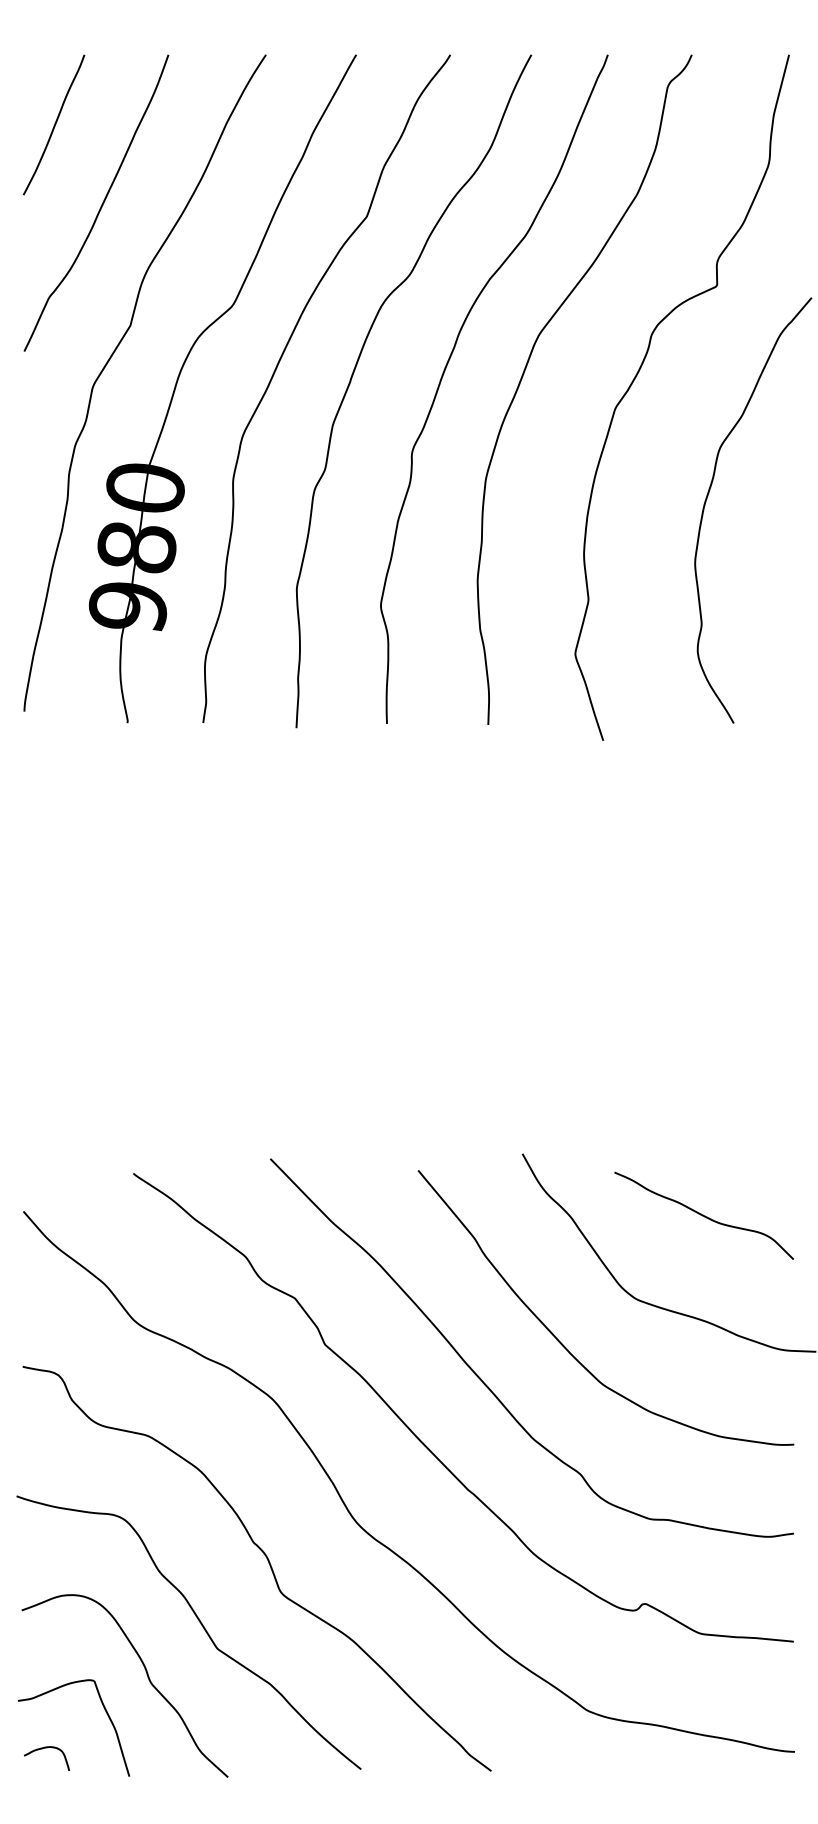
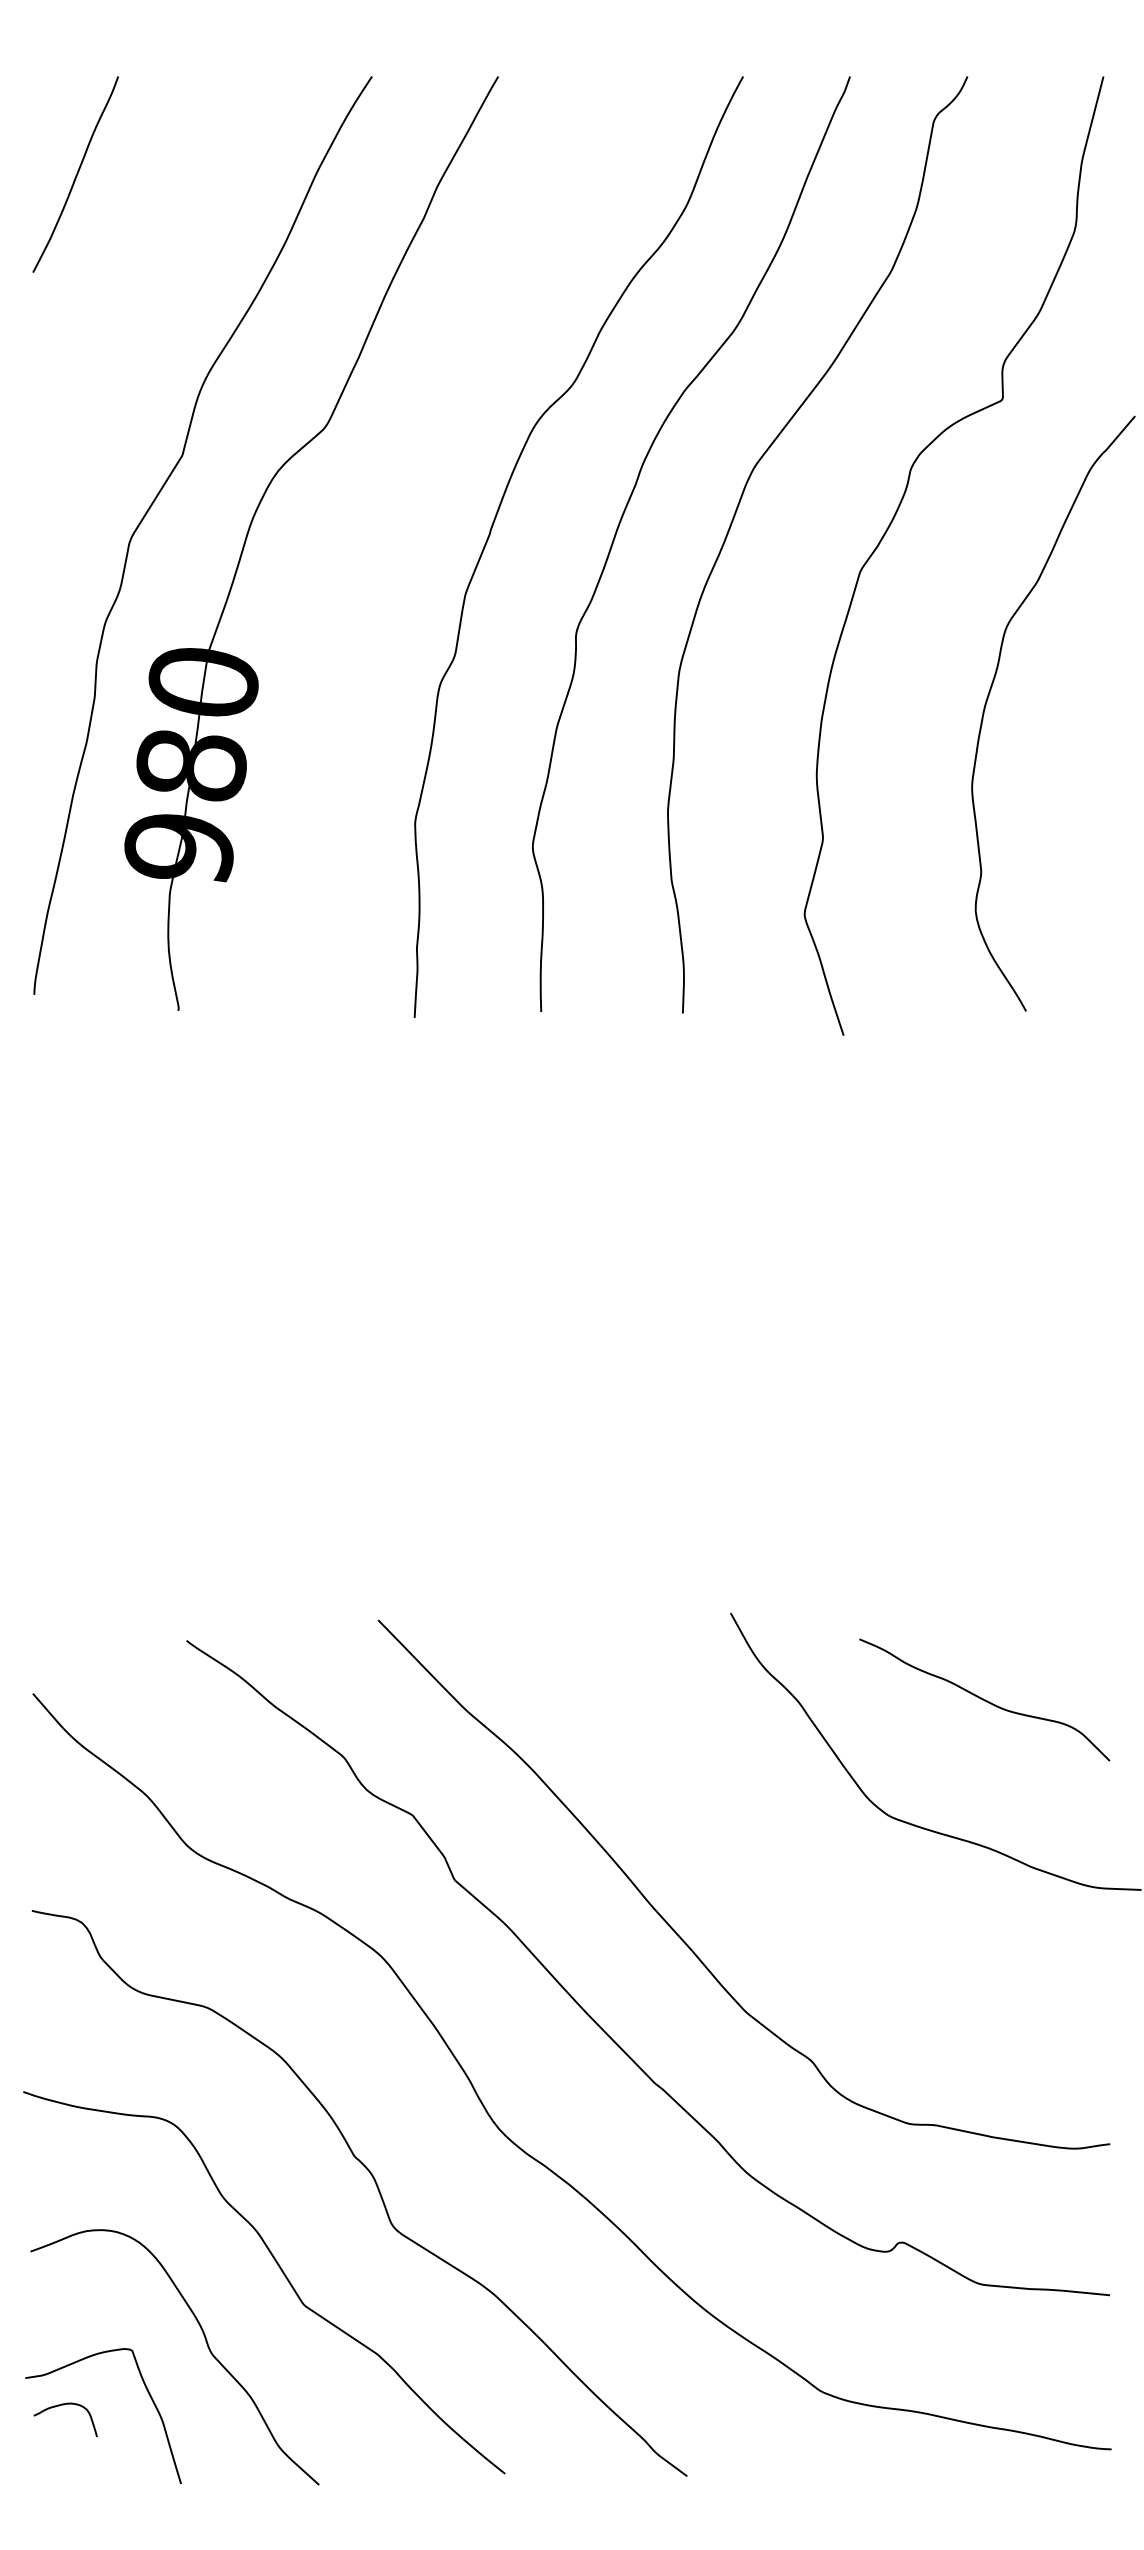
curve: (101, 205) -> (141, 287), removed
curve: (276, 370) -> (386, 517), removed
curve: (563, 1344) -> (787, 1879), removed
curve: (46, 1748) -> (64, 2405), moved

